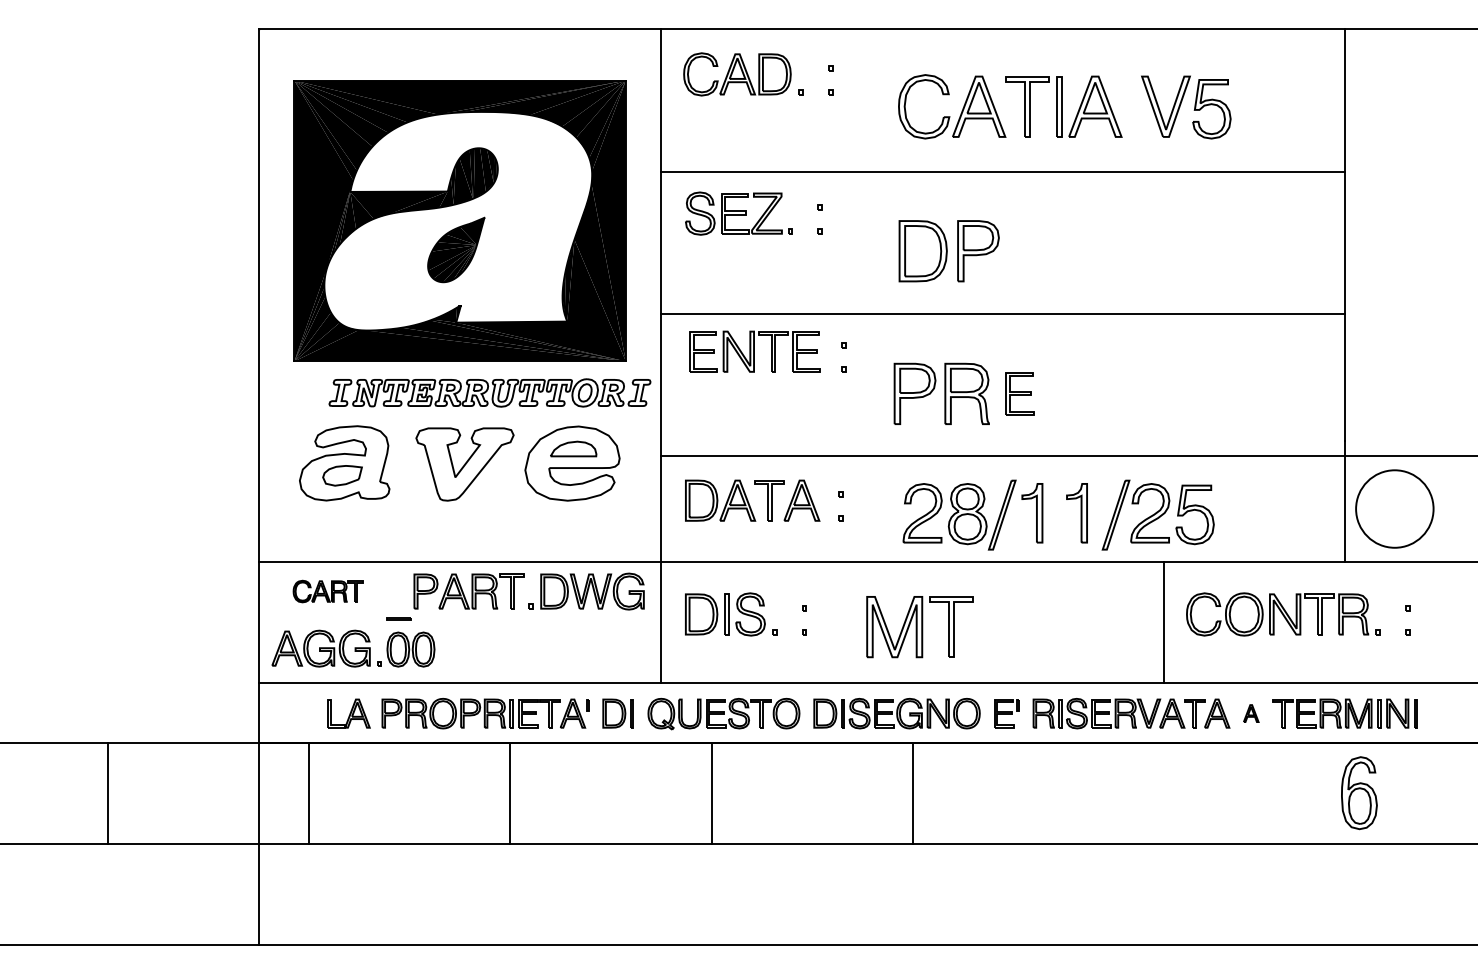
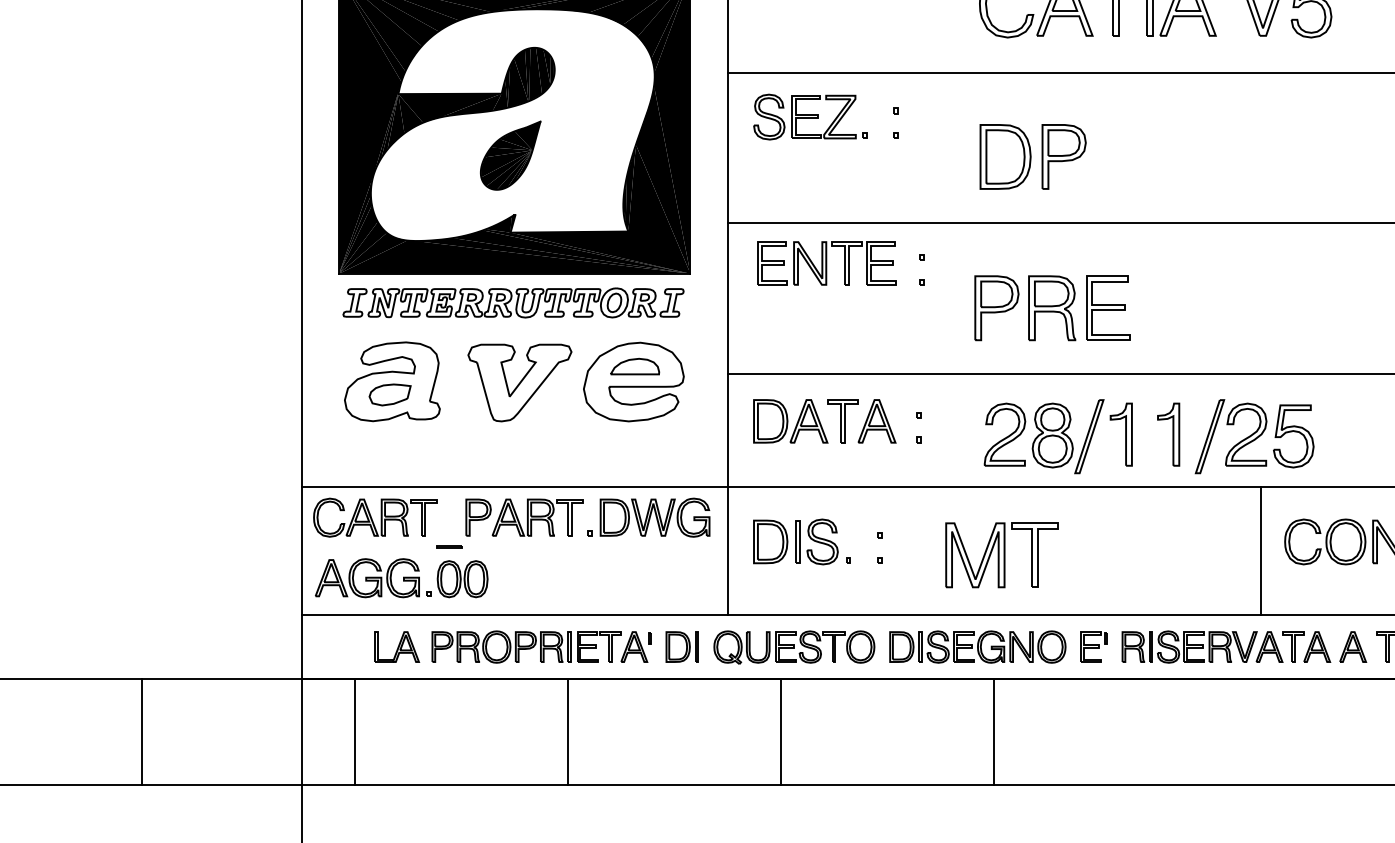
part: (489, 392) -> (513, 302), moved
part: (1019, 393) -> (1107, 307), size x1.43
part: (327, 591) -> (374, 517), size x1.67
part: (1251, 713) -> (1353, 646), size x1.67

